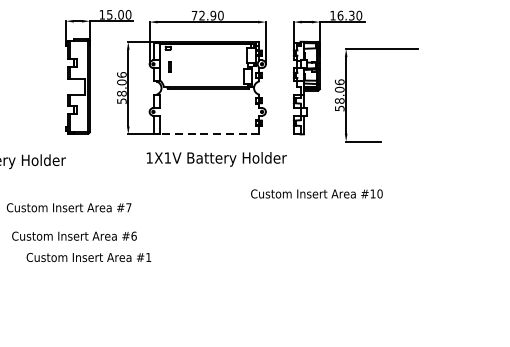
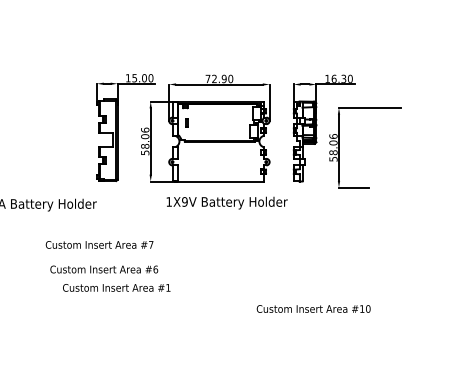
line: (207, 134) -> (219, 181), dashed -> solid
text: (167, 157) -> (184, 201), 1X1V -> 1X9V
text: (316, 193) -> (313, 308), moved

